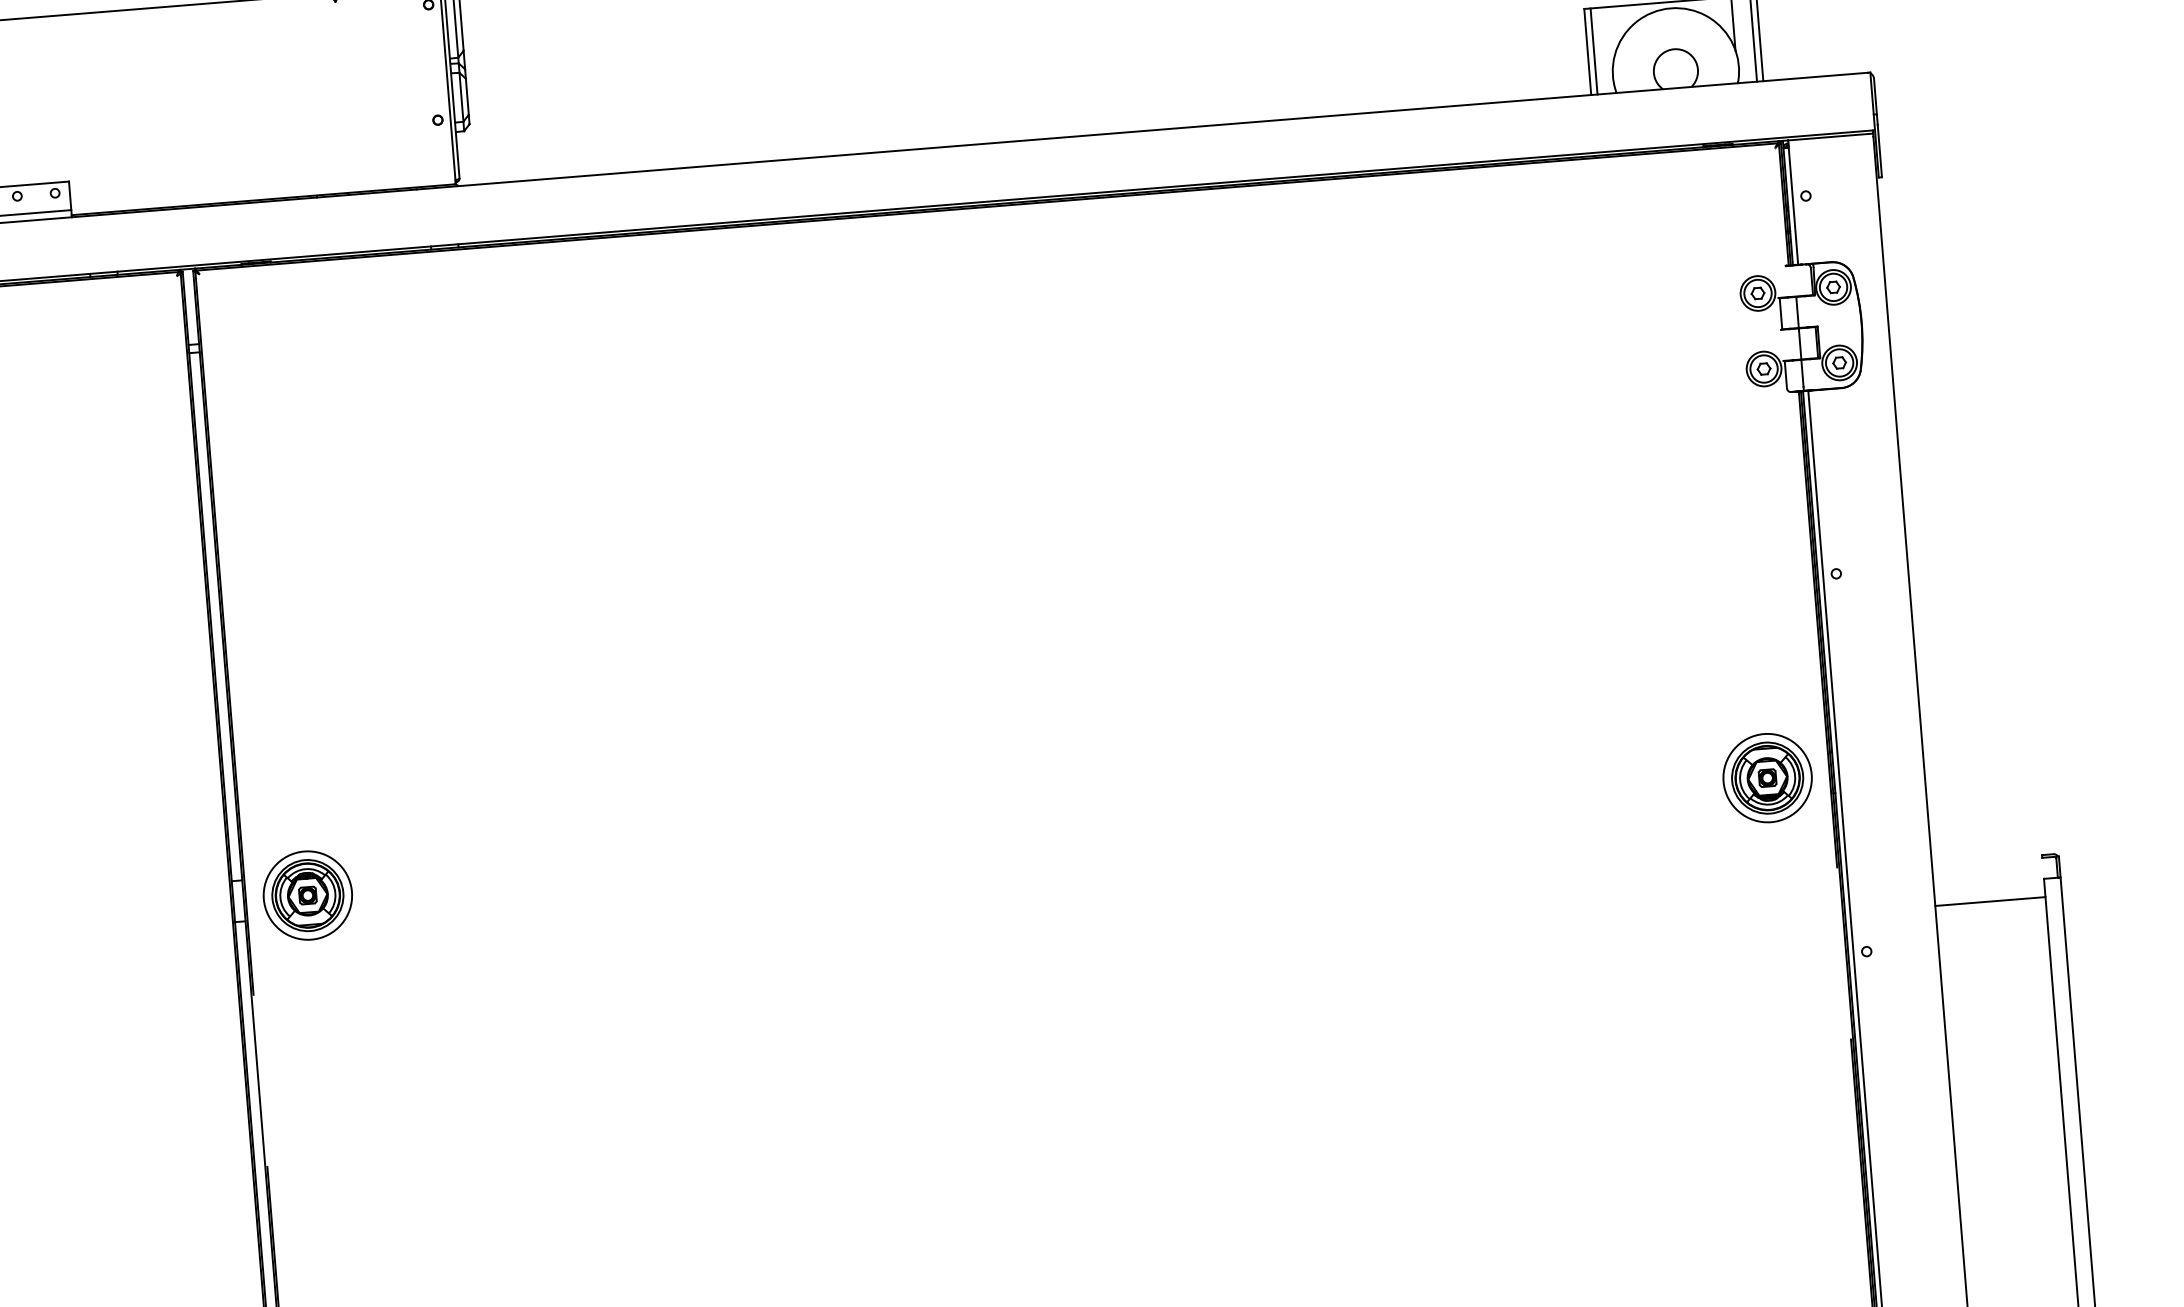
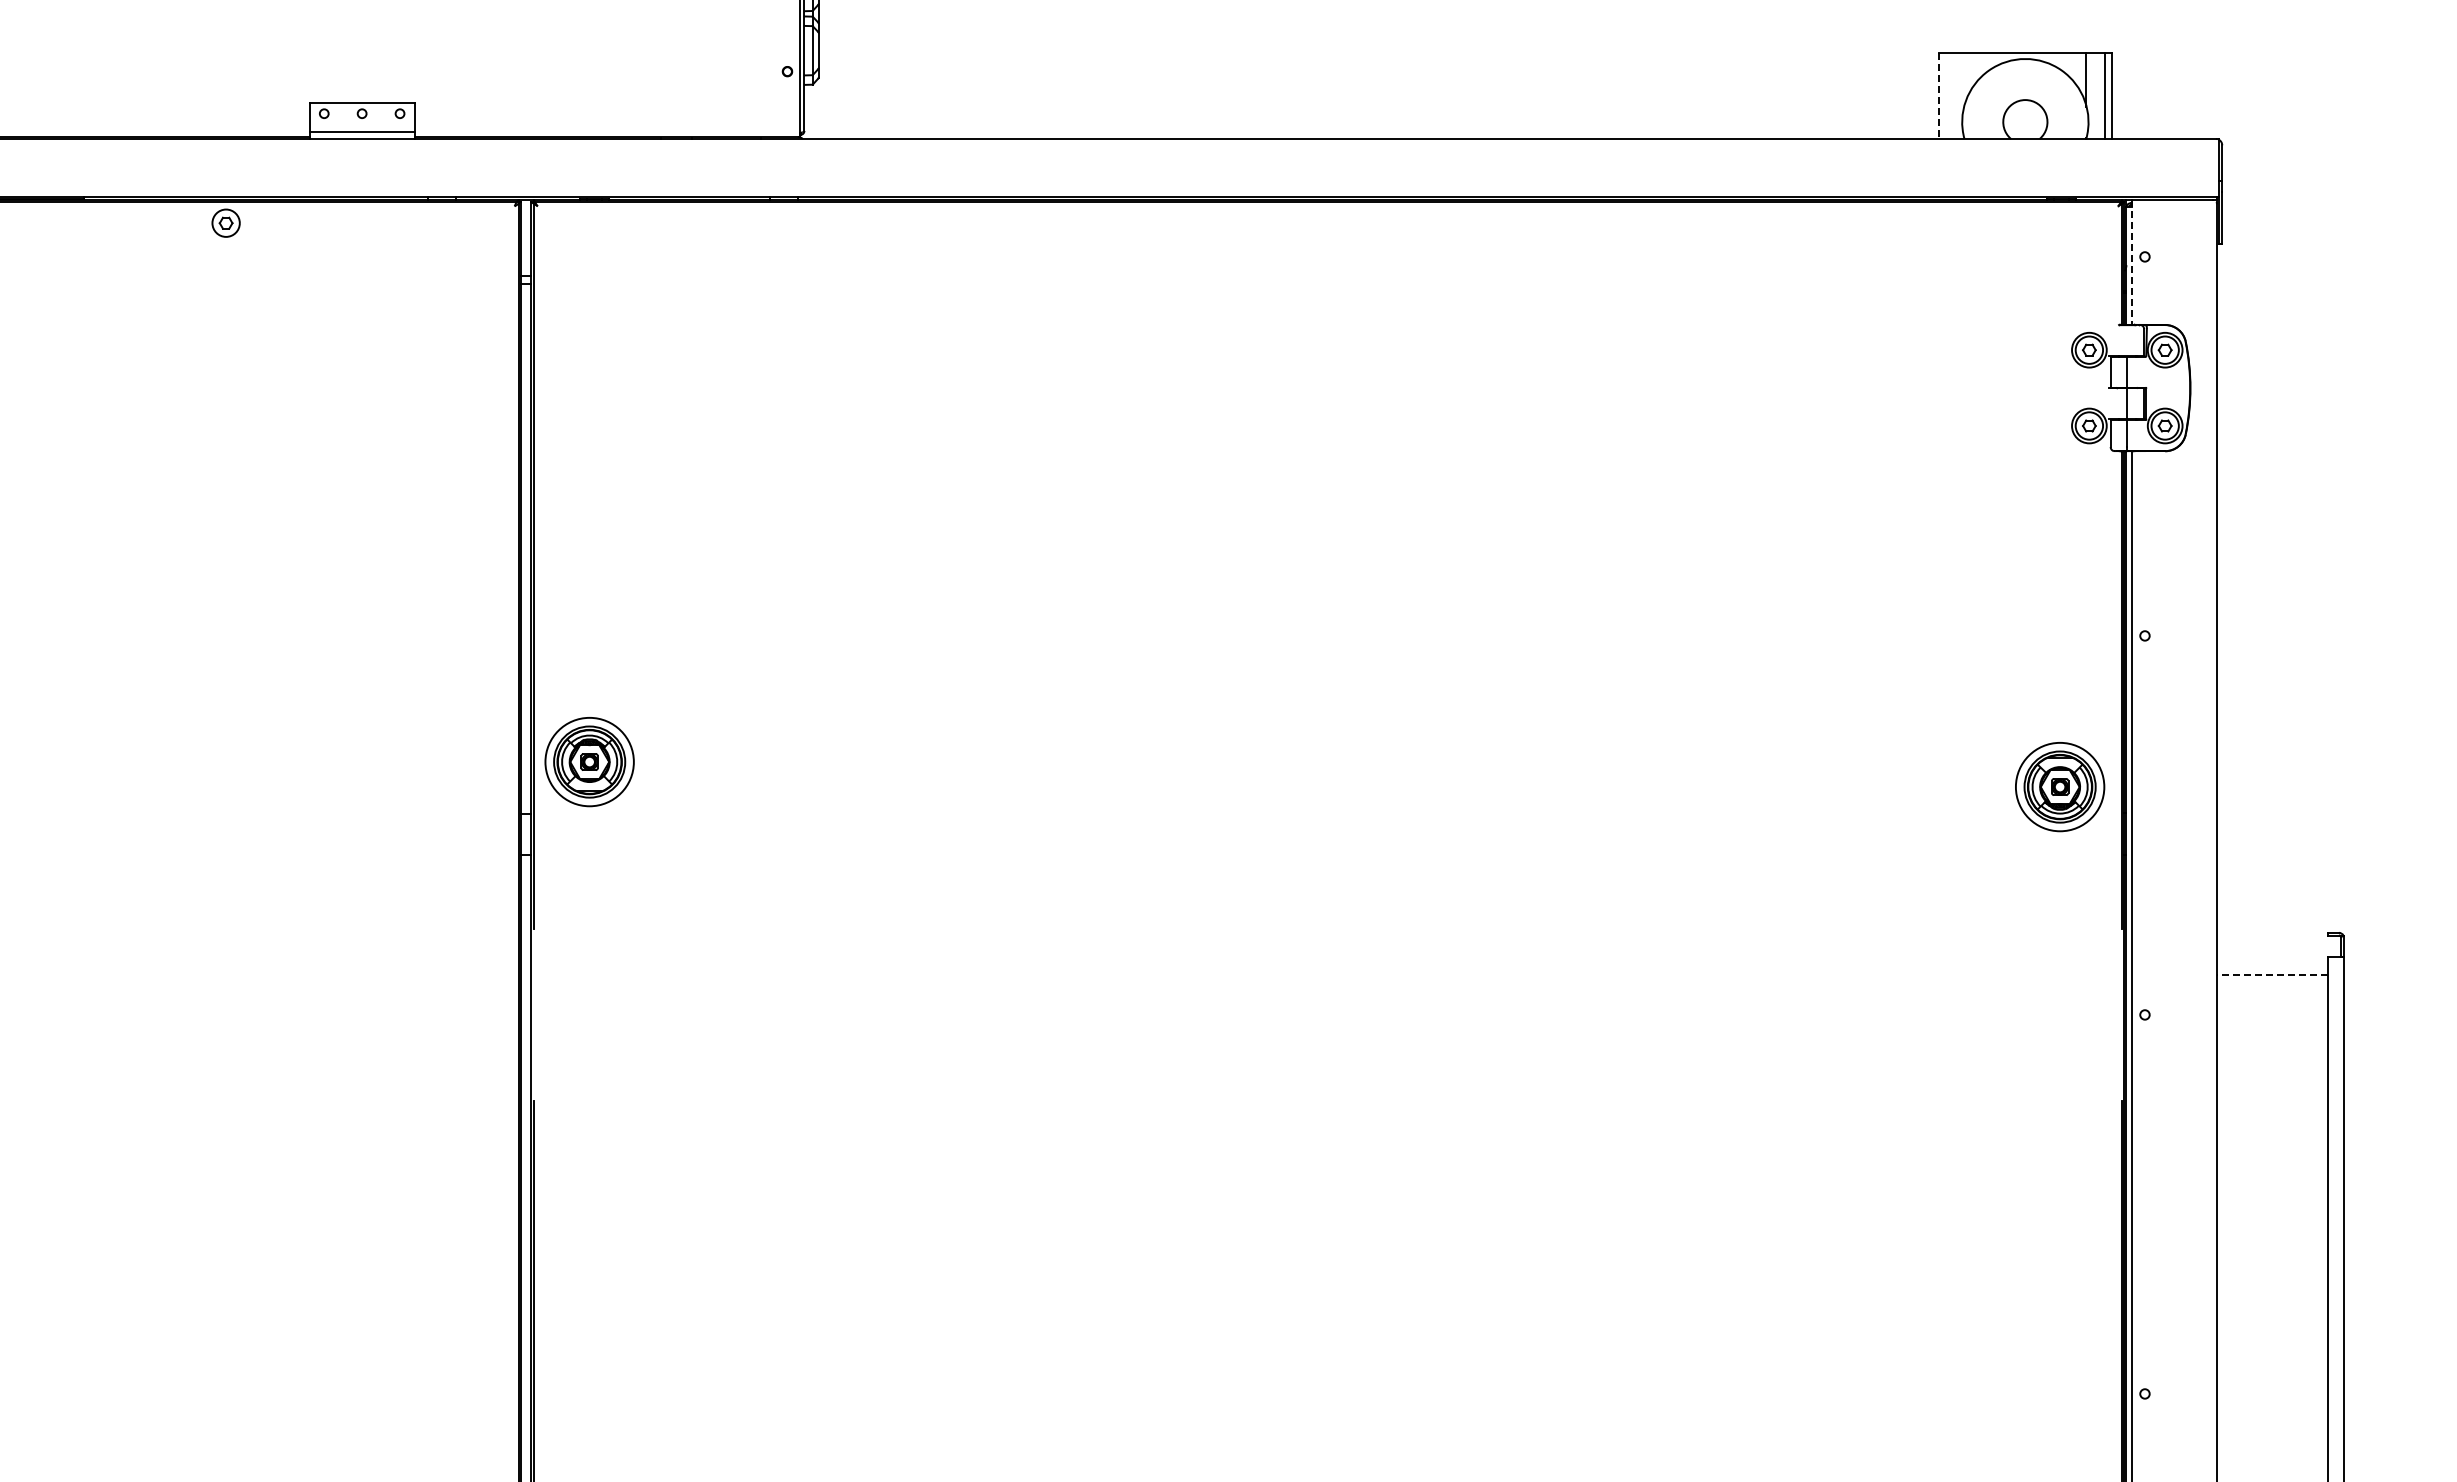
line: (1594, 51) -> (1945, 95), removed
line: (1588, 52) -> (1939, 96), solid -> dashed
line: (1793, 203) -> (2131, 263), solid -> dashed
part: (1768, 778) -> (2060, 787), moved
part: (307, 896) -> (589, 762), moved
line: (1989, 901) -> (2271, 974), solid -> dashed

